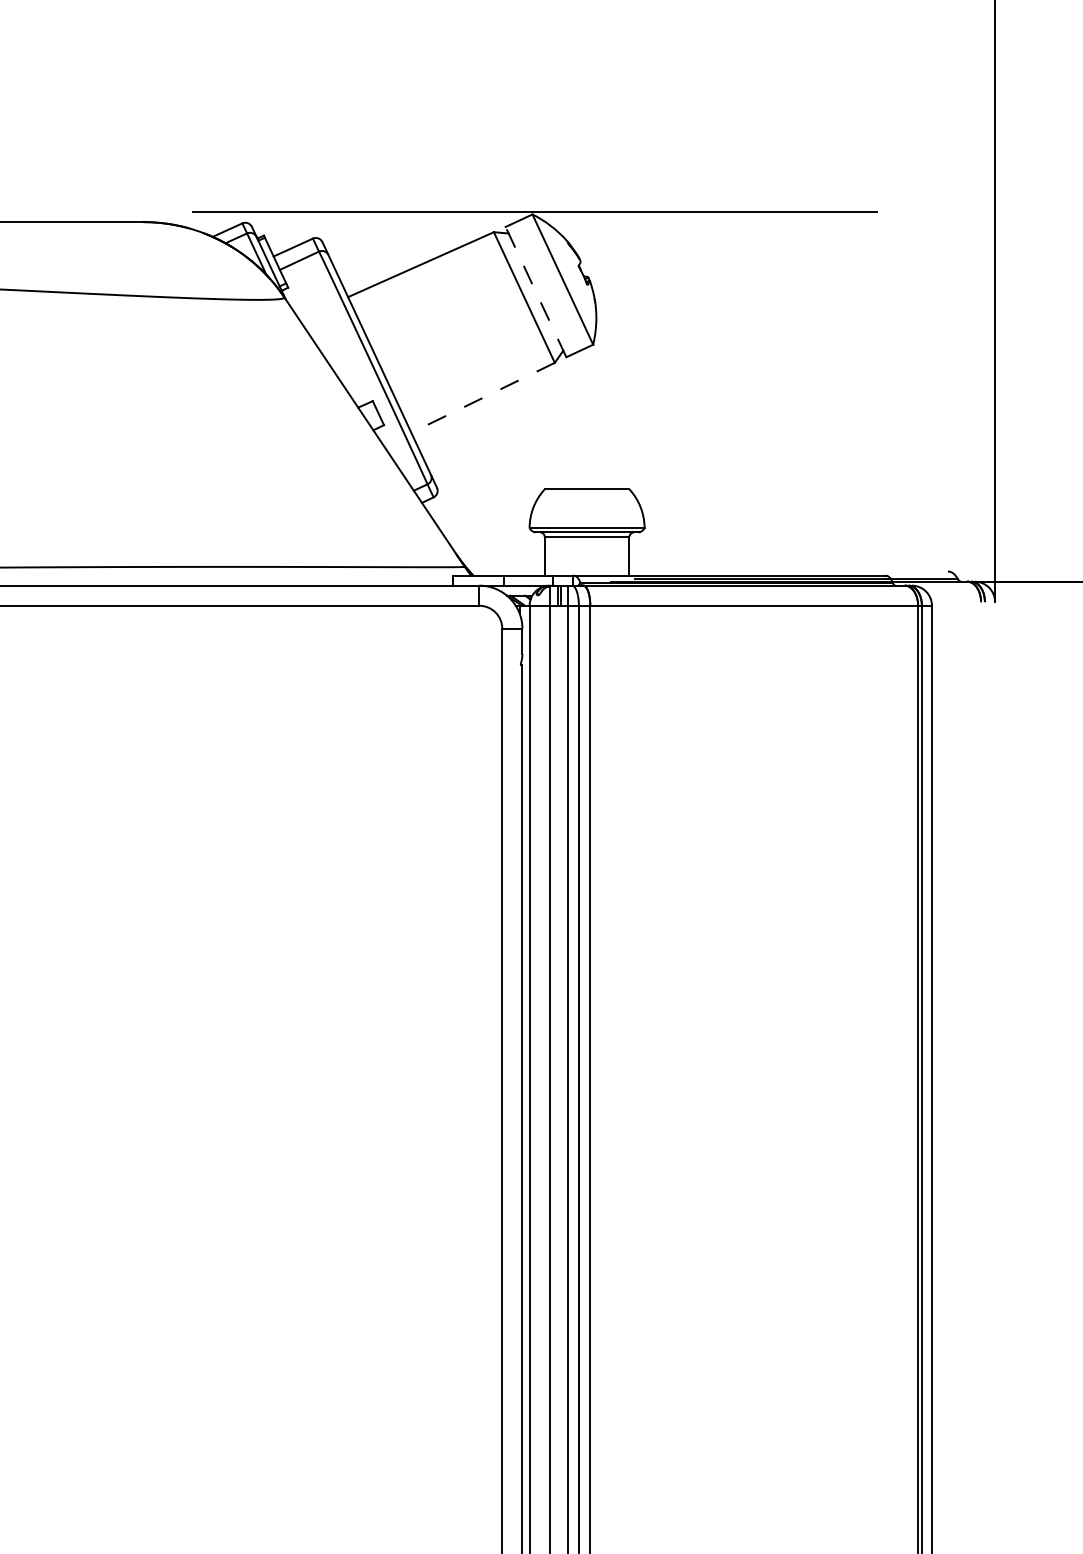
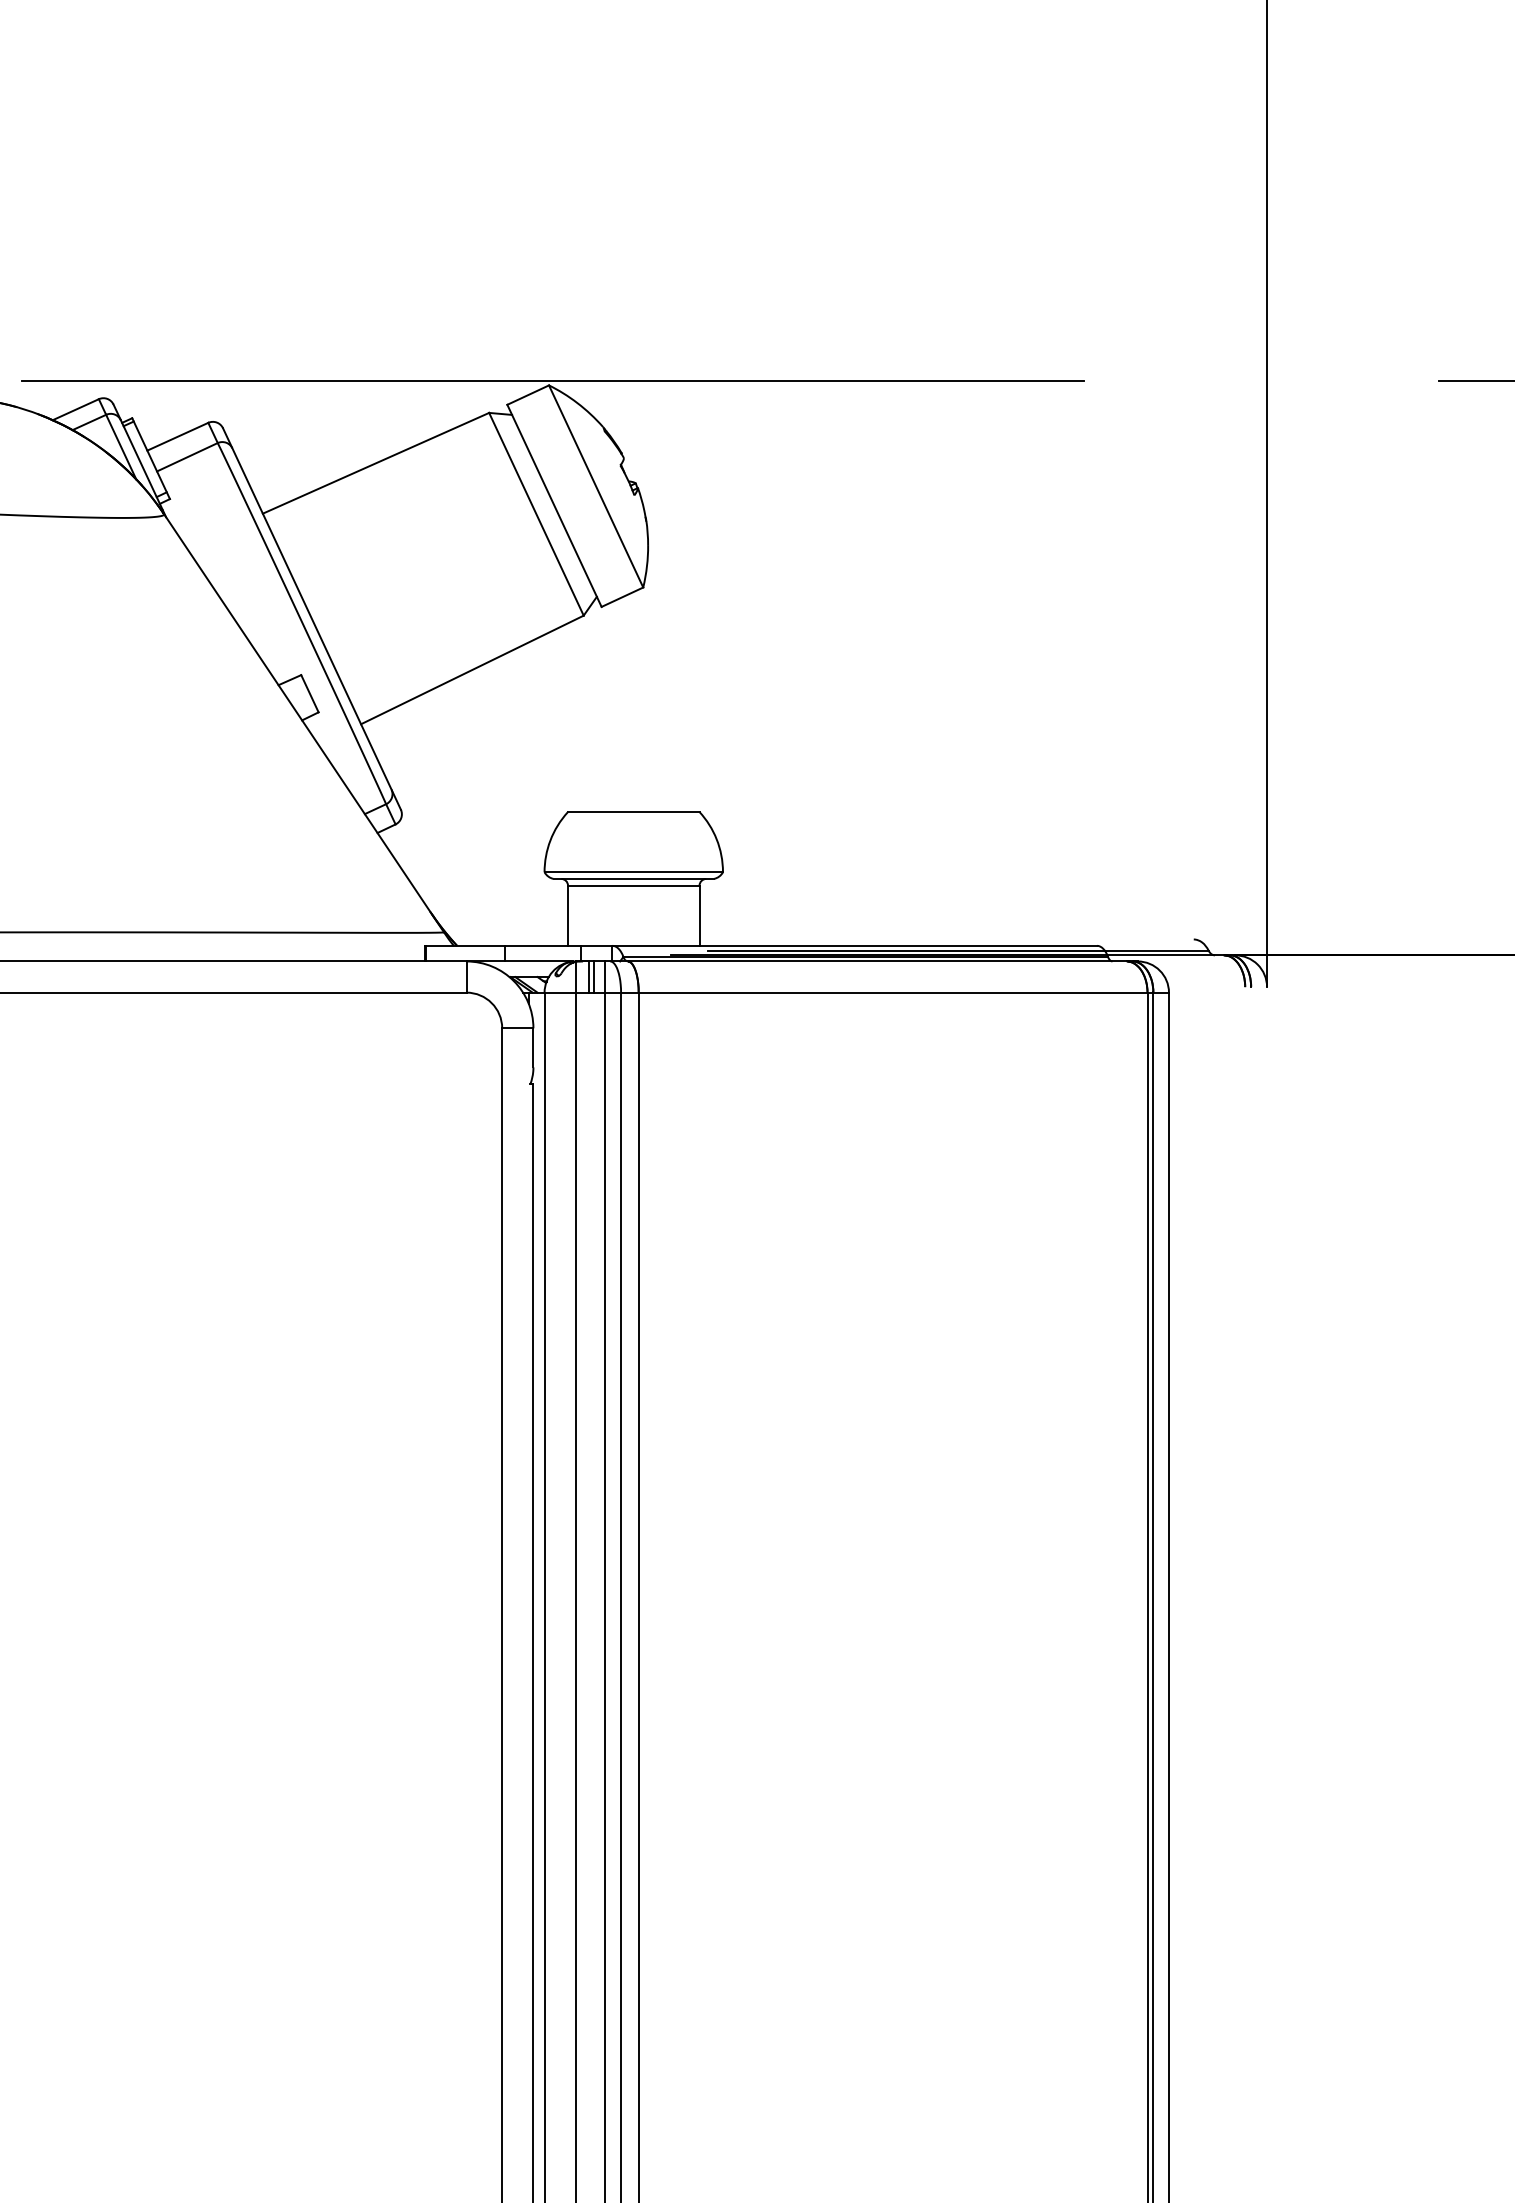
line: (536, 292) -> (555, 506), dashed -> solid
line: (483, 397) -> (473, 669), dashed -> solid

